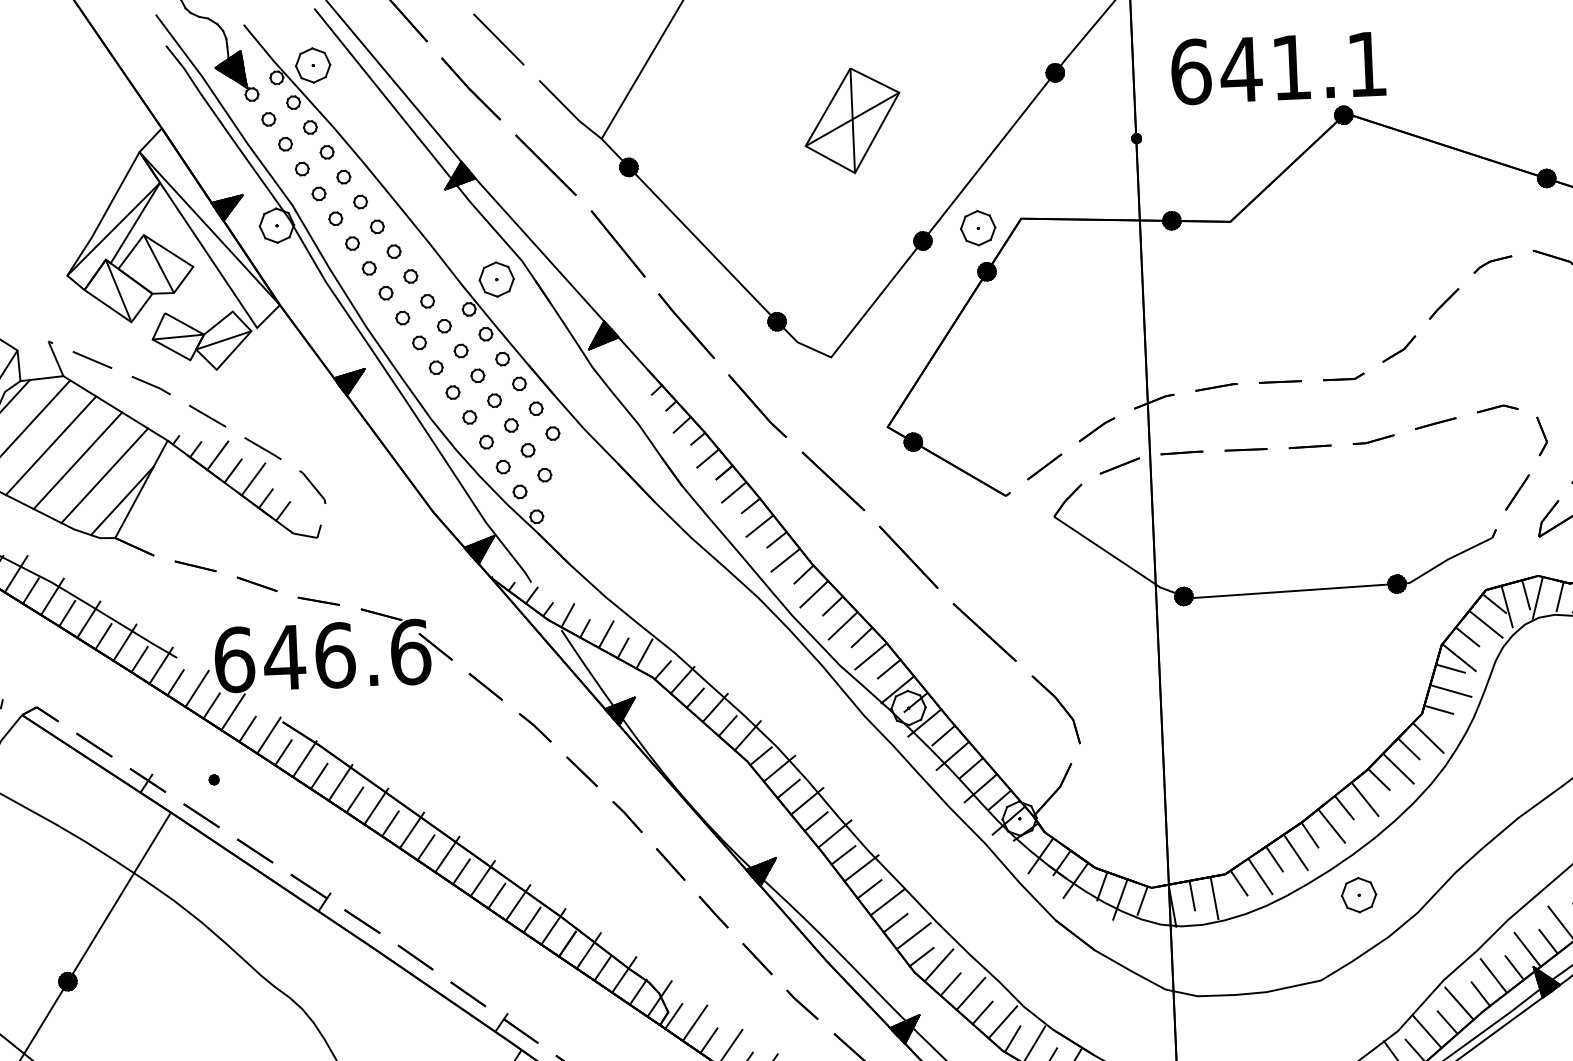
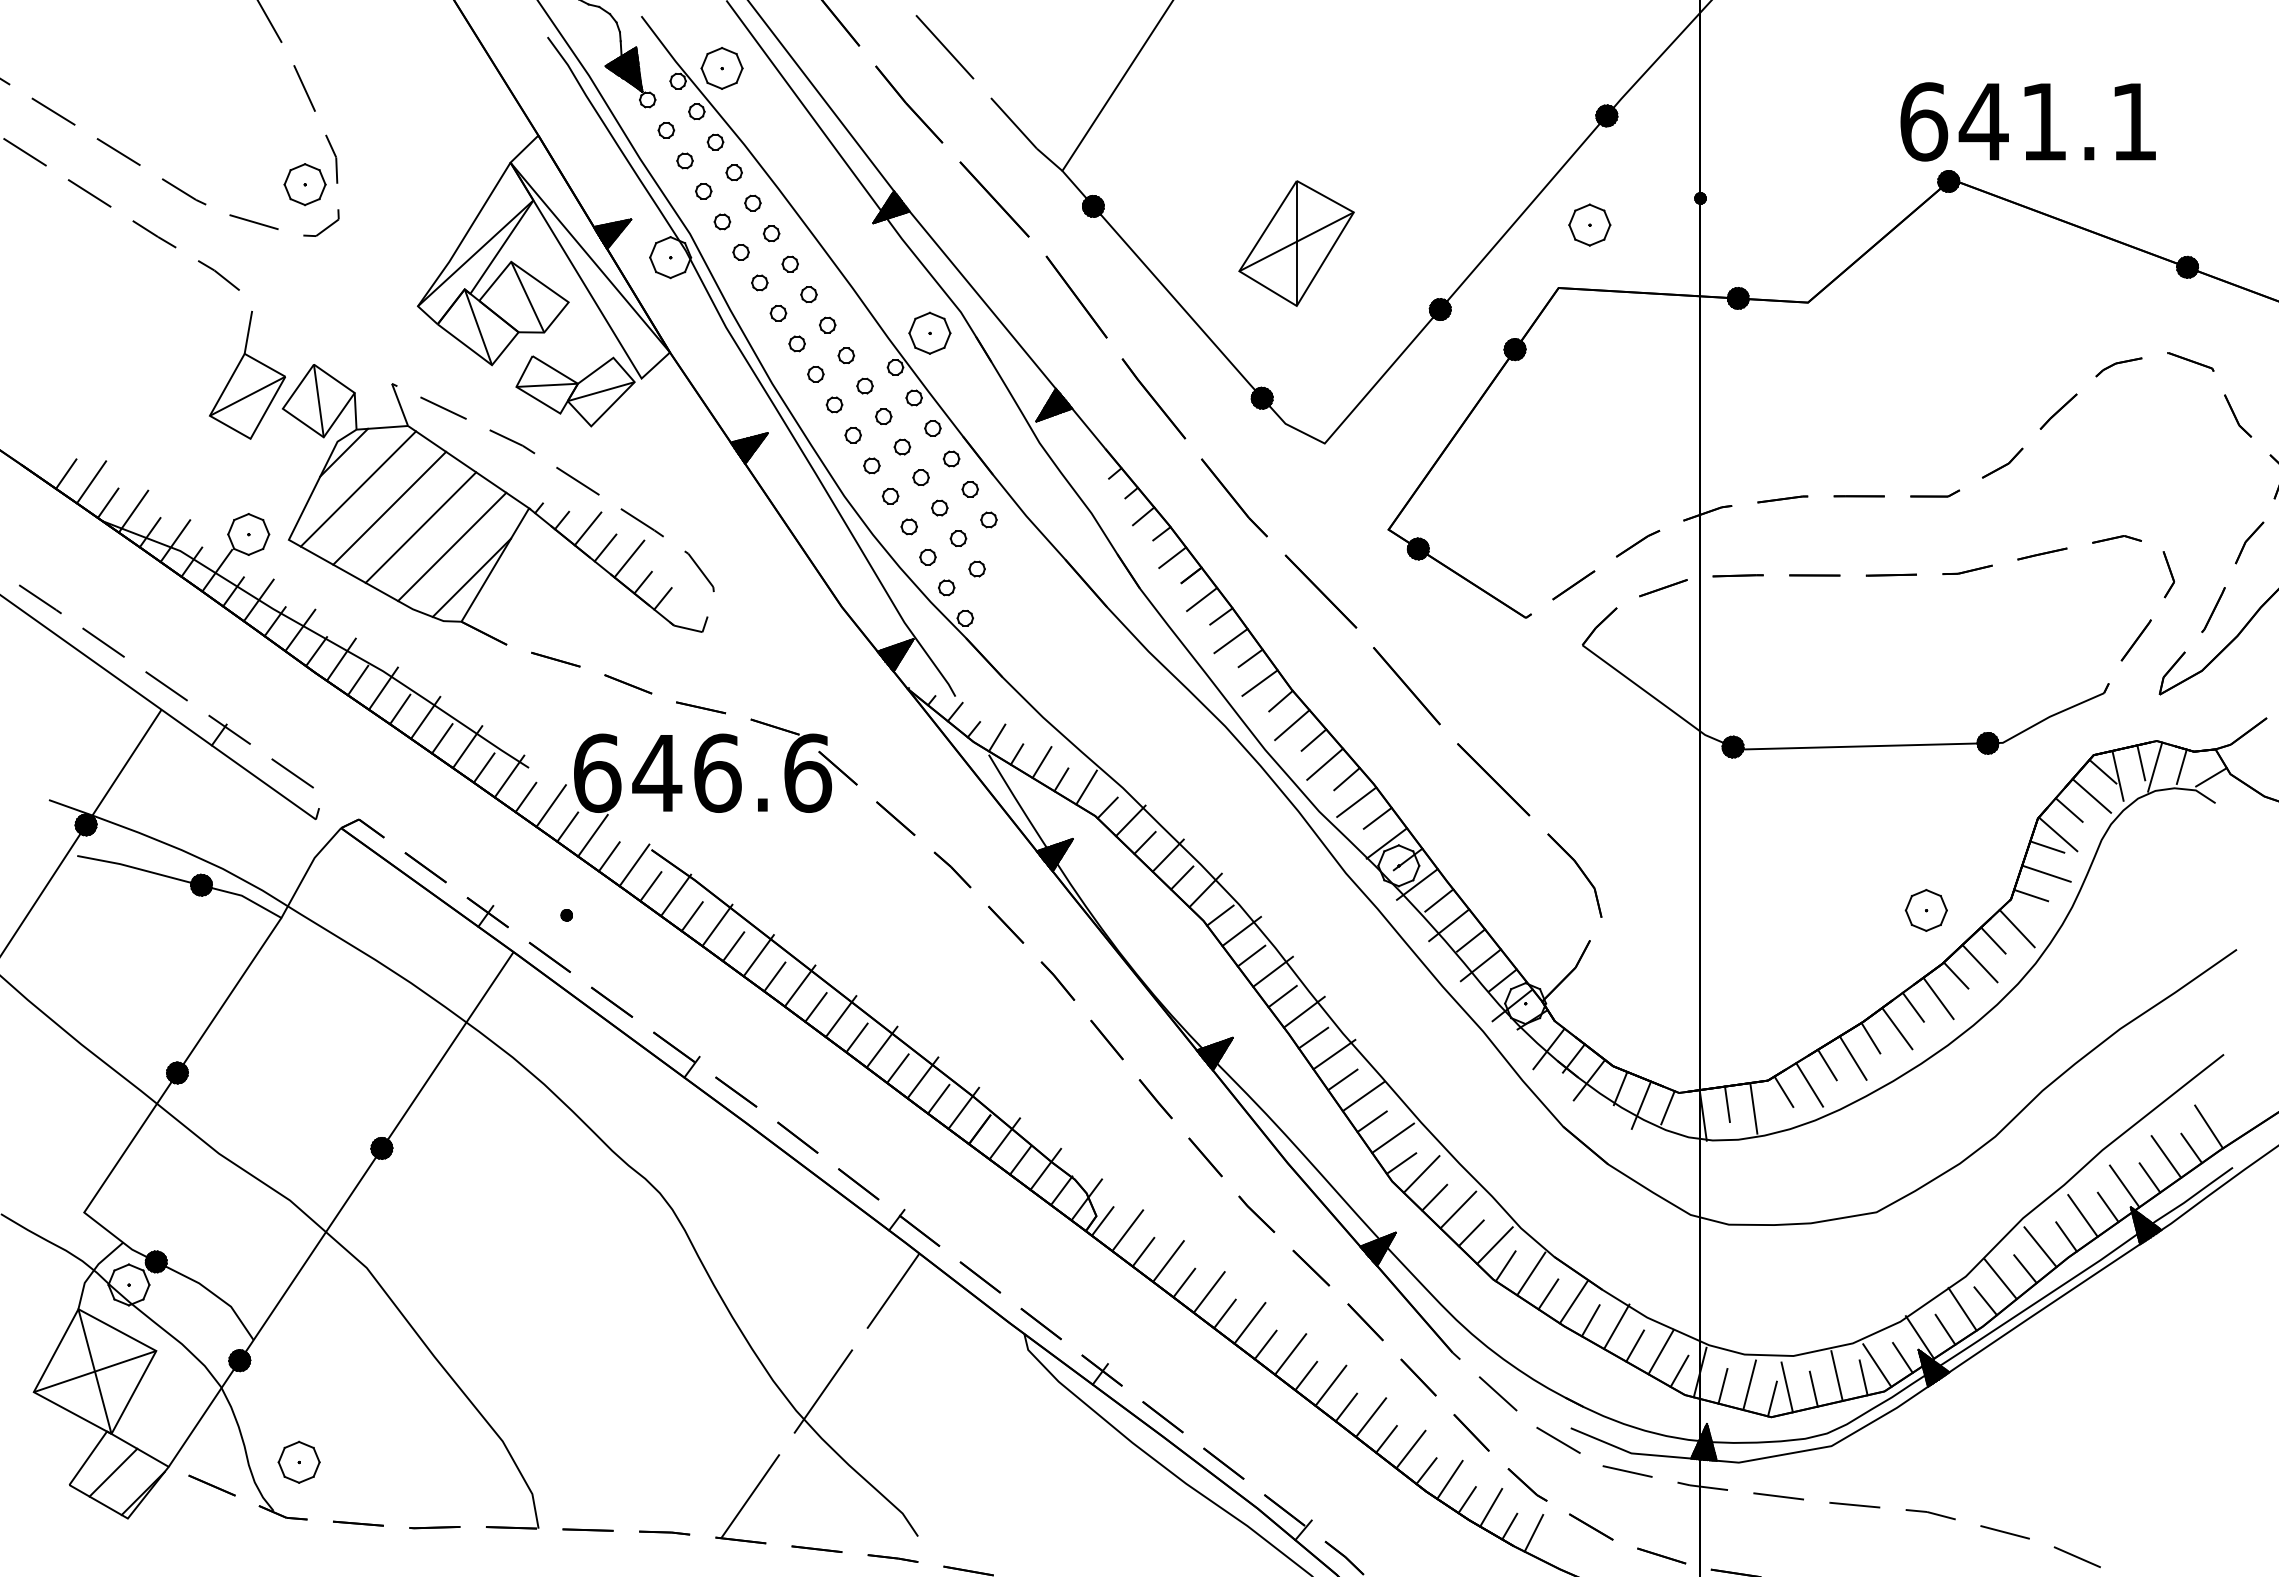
text: (1277, 67) -> (2027, 121), moved
part: (852, 120) -> (1296, 243), moved
part: (977, 227) -> (1589, 224), moved
part: (1358, 895) -> (1925, 910), moved

